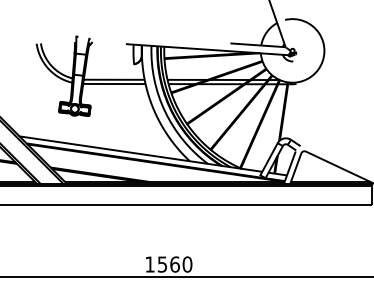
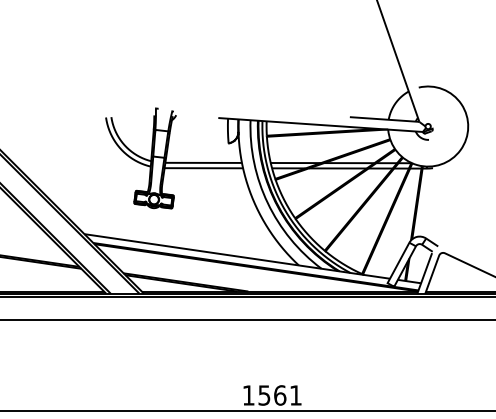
text: (187, 264) -> (295, 395), 1560 -> 1561

